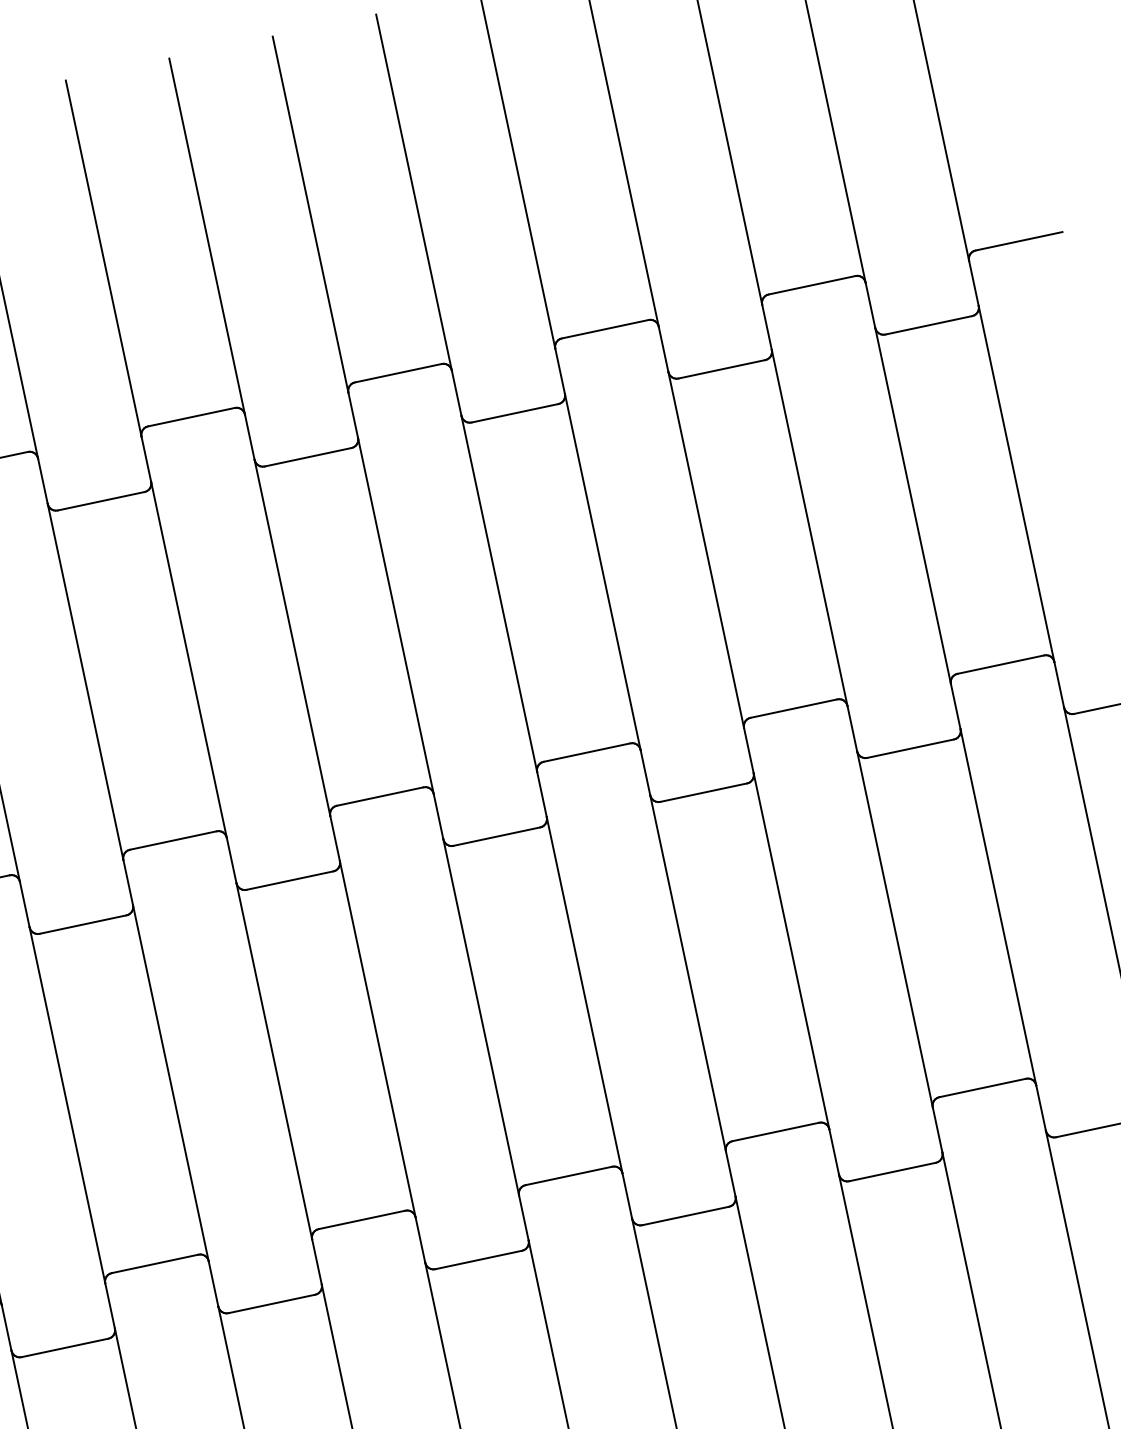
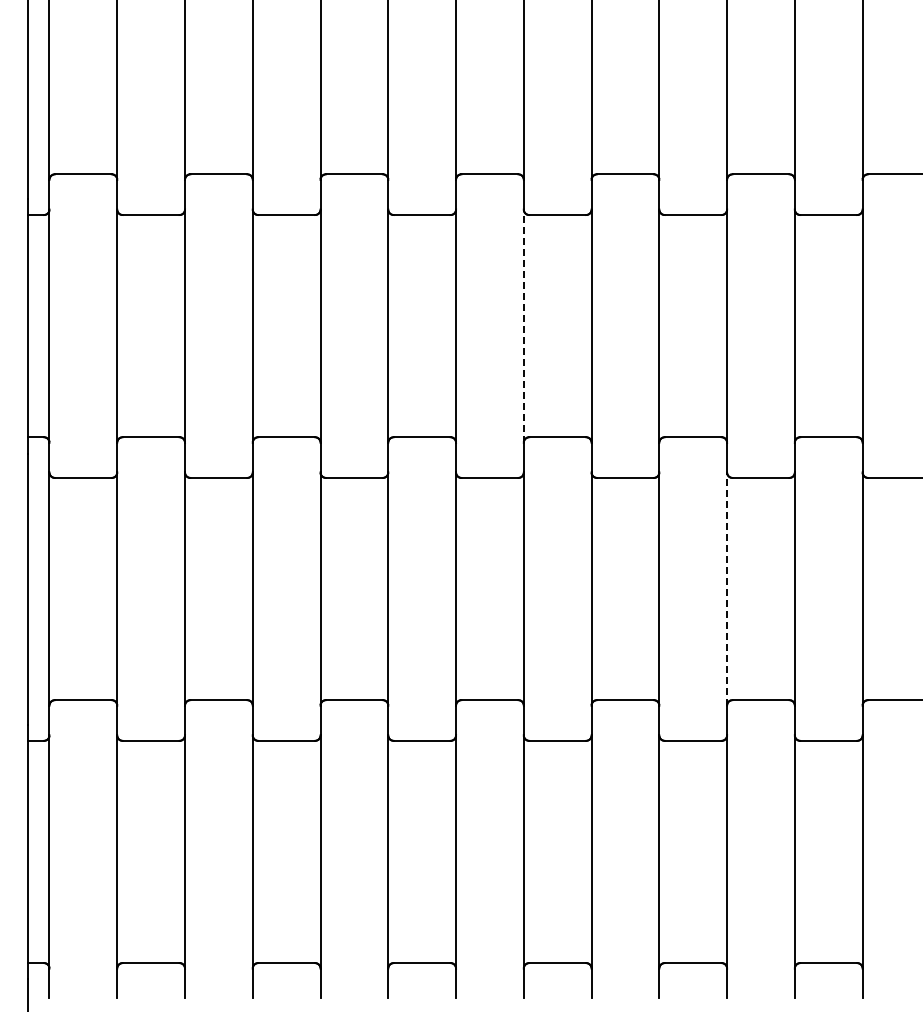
line: (498, 594) -> (523, 326), solid -> dashed
line: (895, 929) -> (727, 589), solid -> dashed

